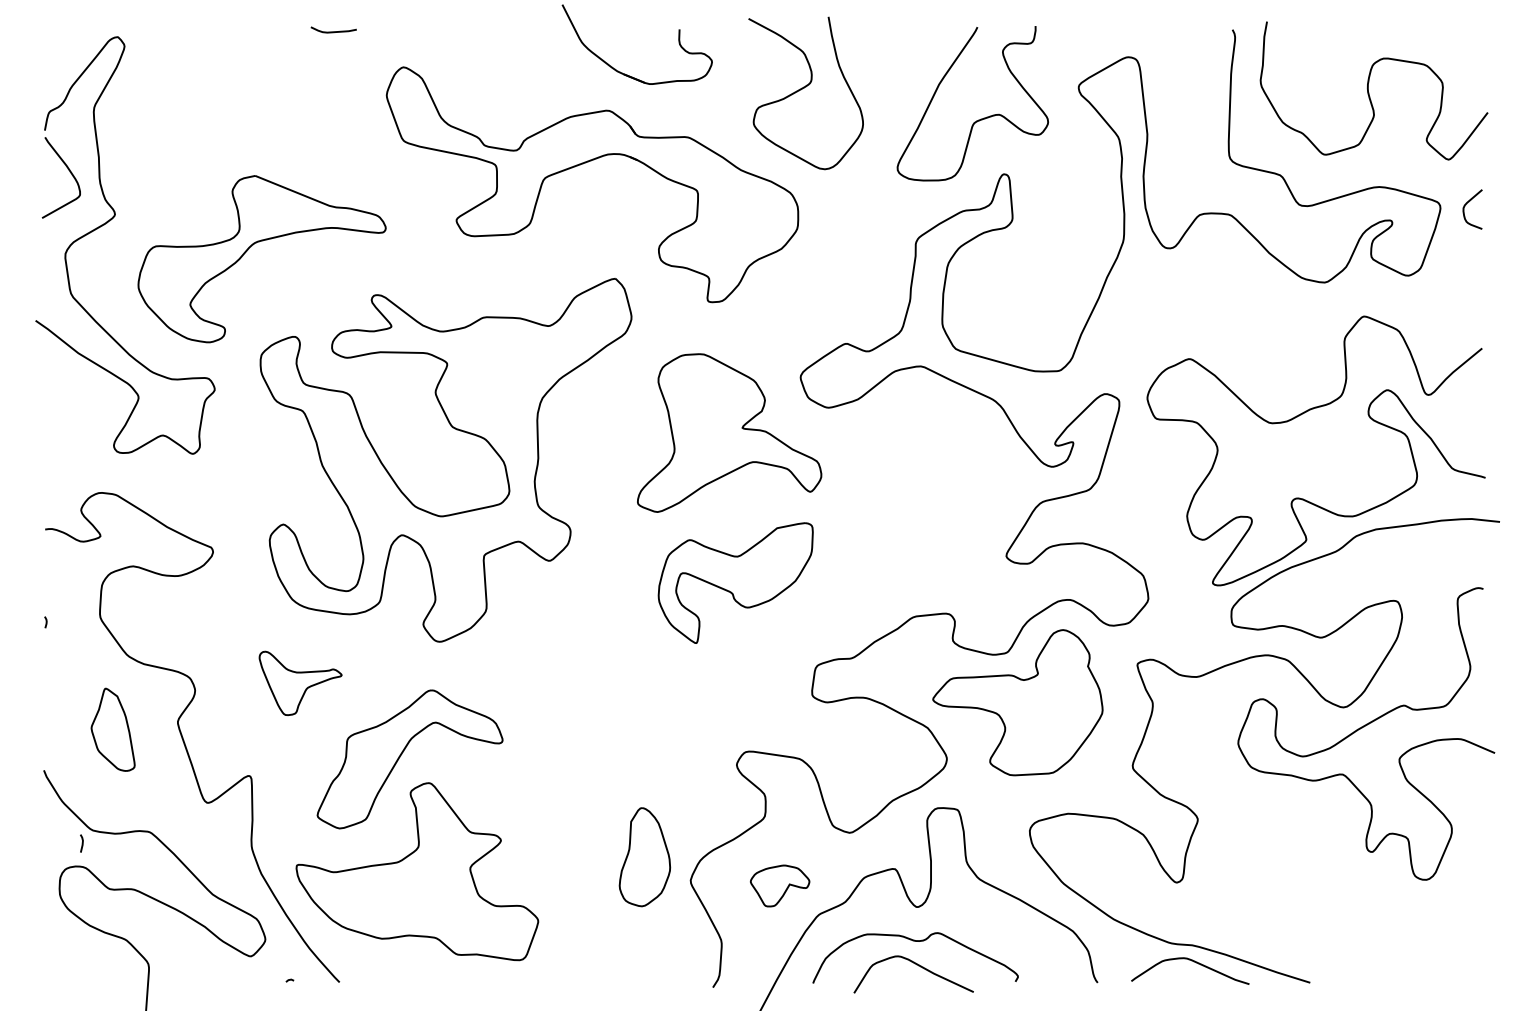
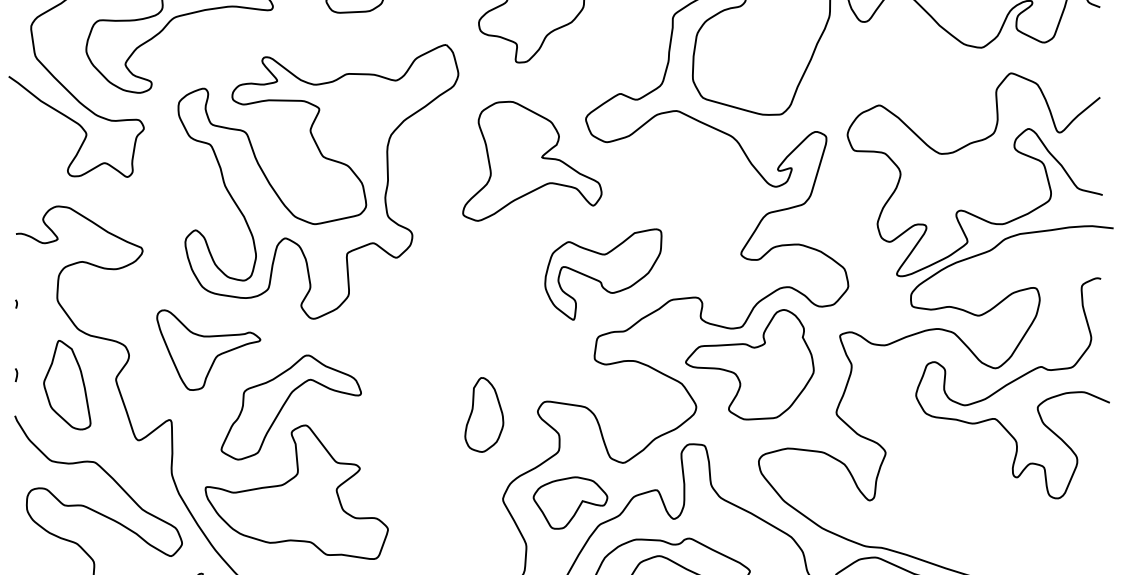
part: (735, 582) -> (603, 274), moved
part: (300, 683) -> (208, 350), size x1.67
part: (112, 729) -> (66, 384), size x1.43
line: (81, 843) -> (16, 375), moved
part: (644, 857) -> (483, 415), moved
part: (779, 885) -> (570, 502), size x1.67

